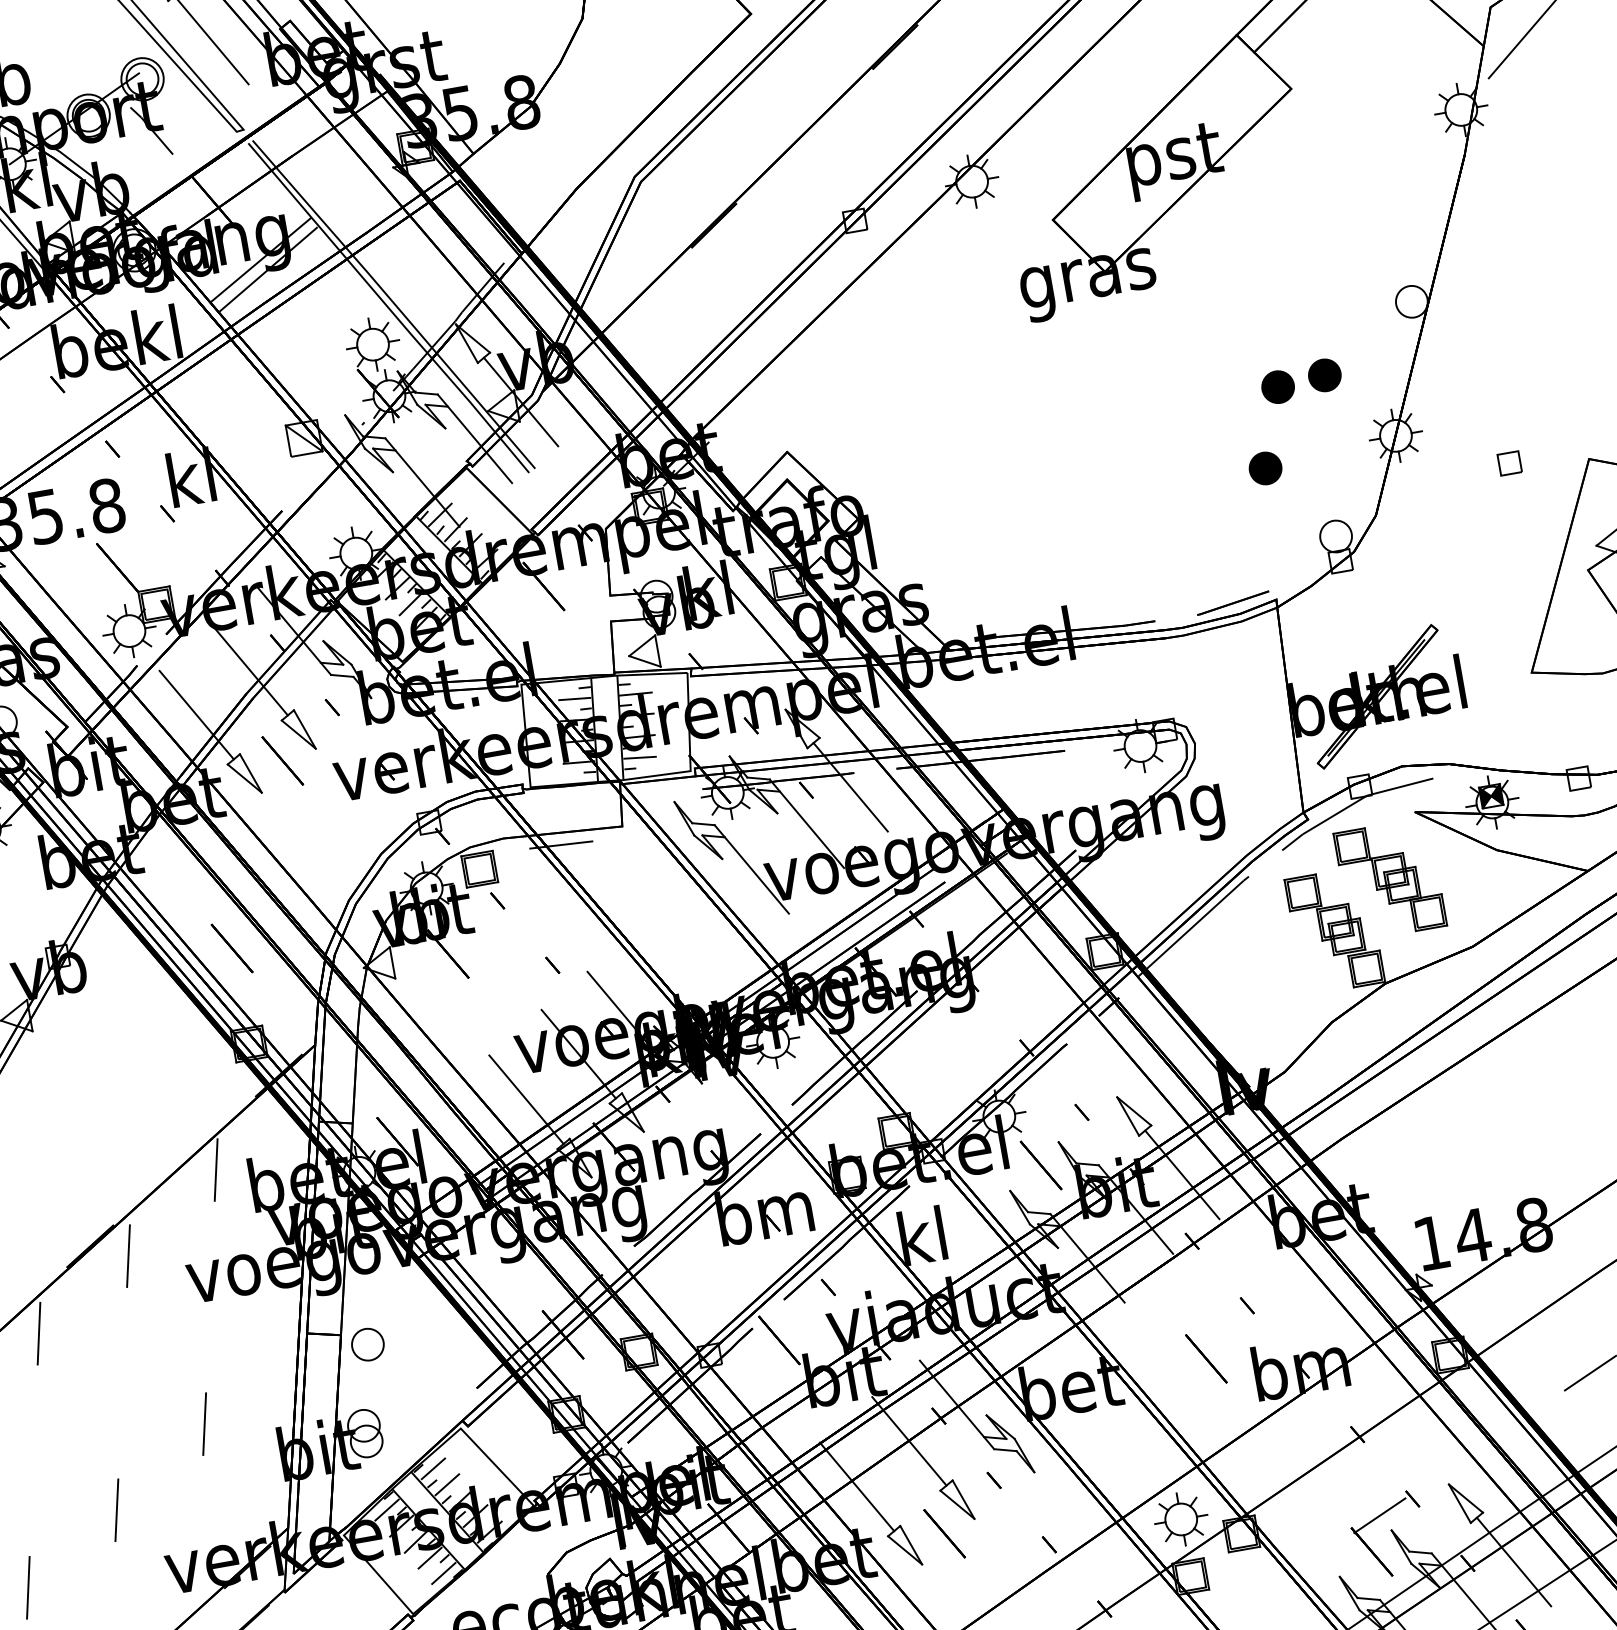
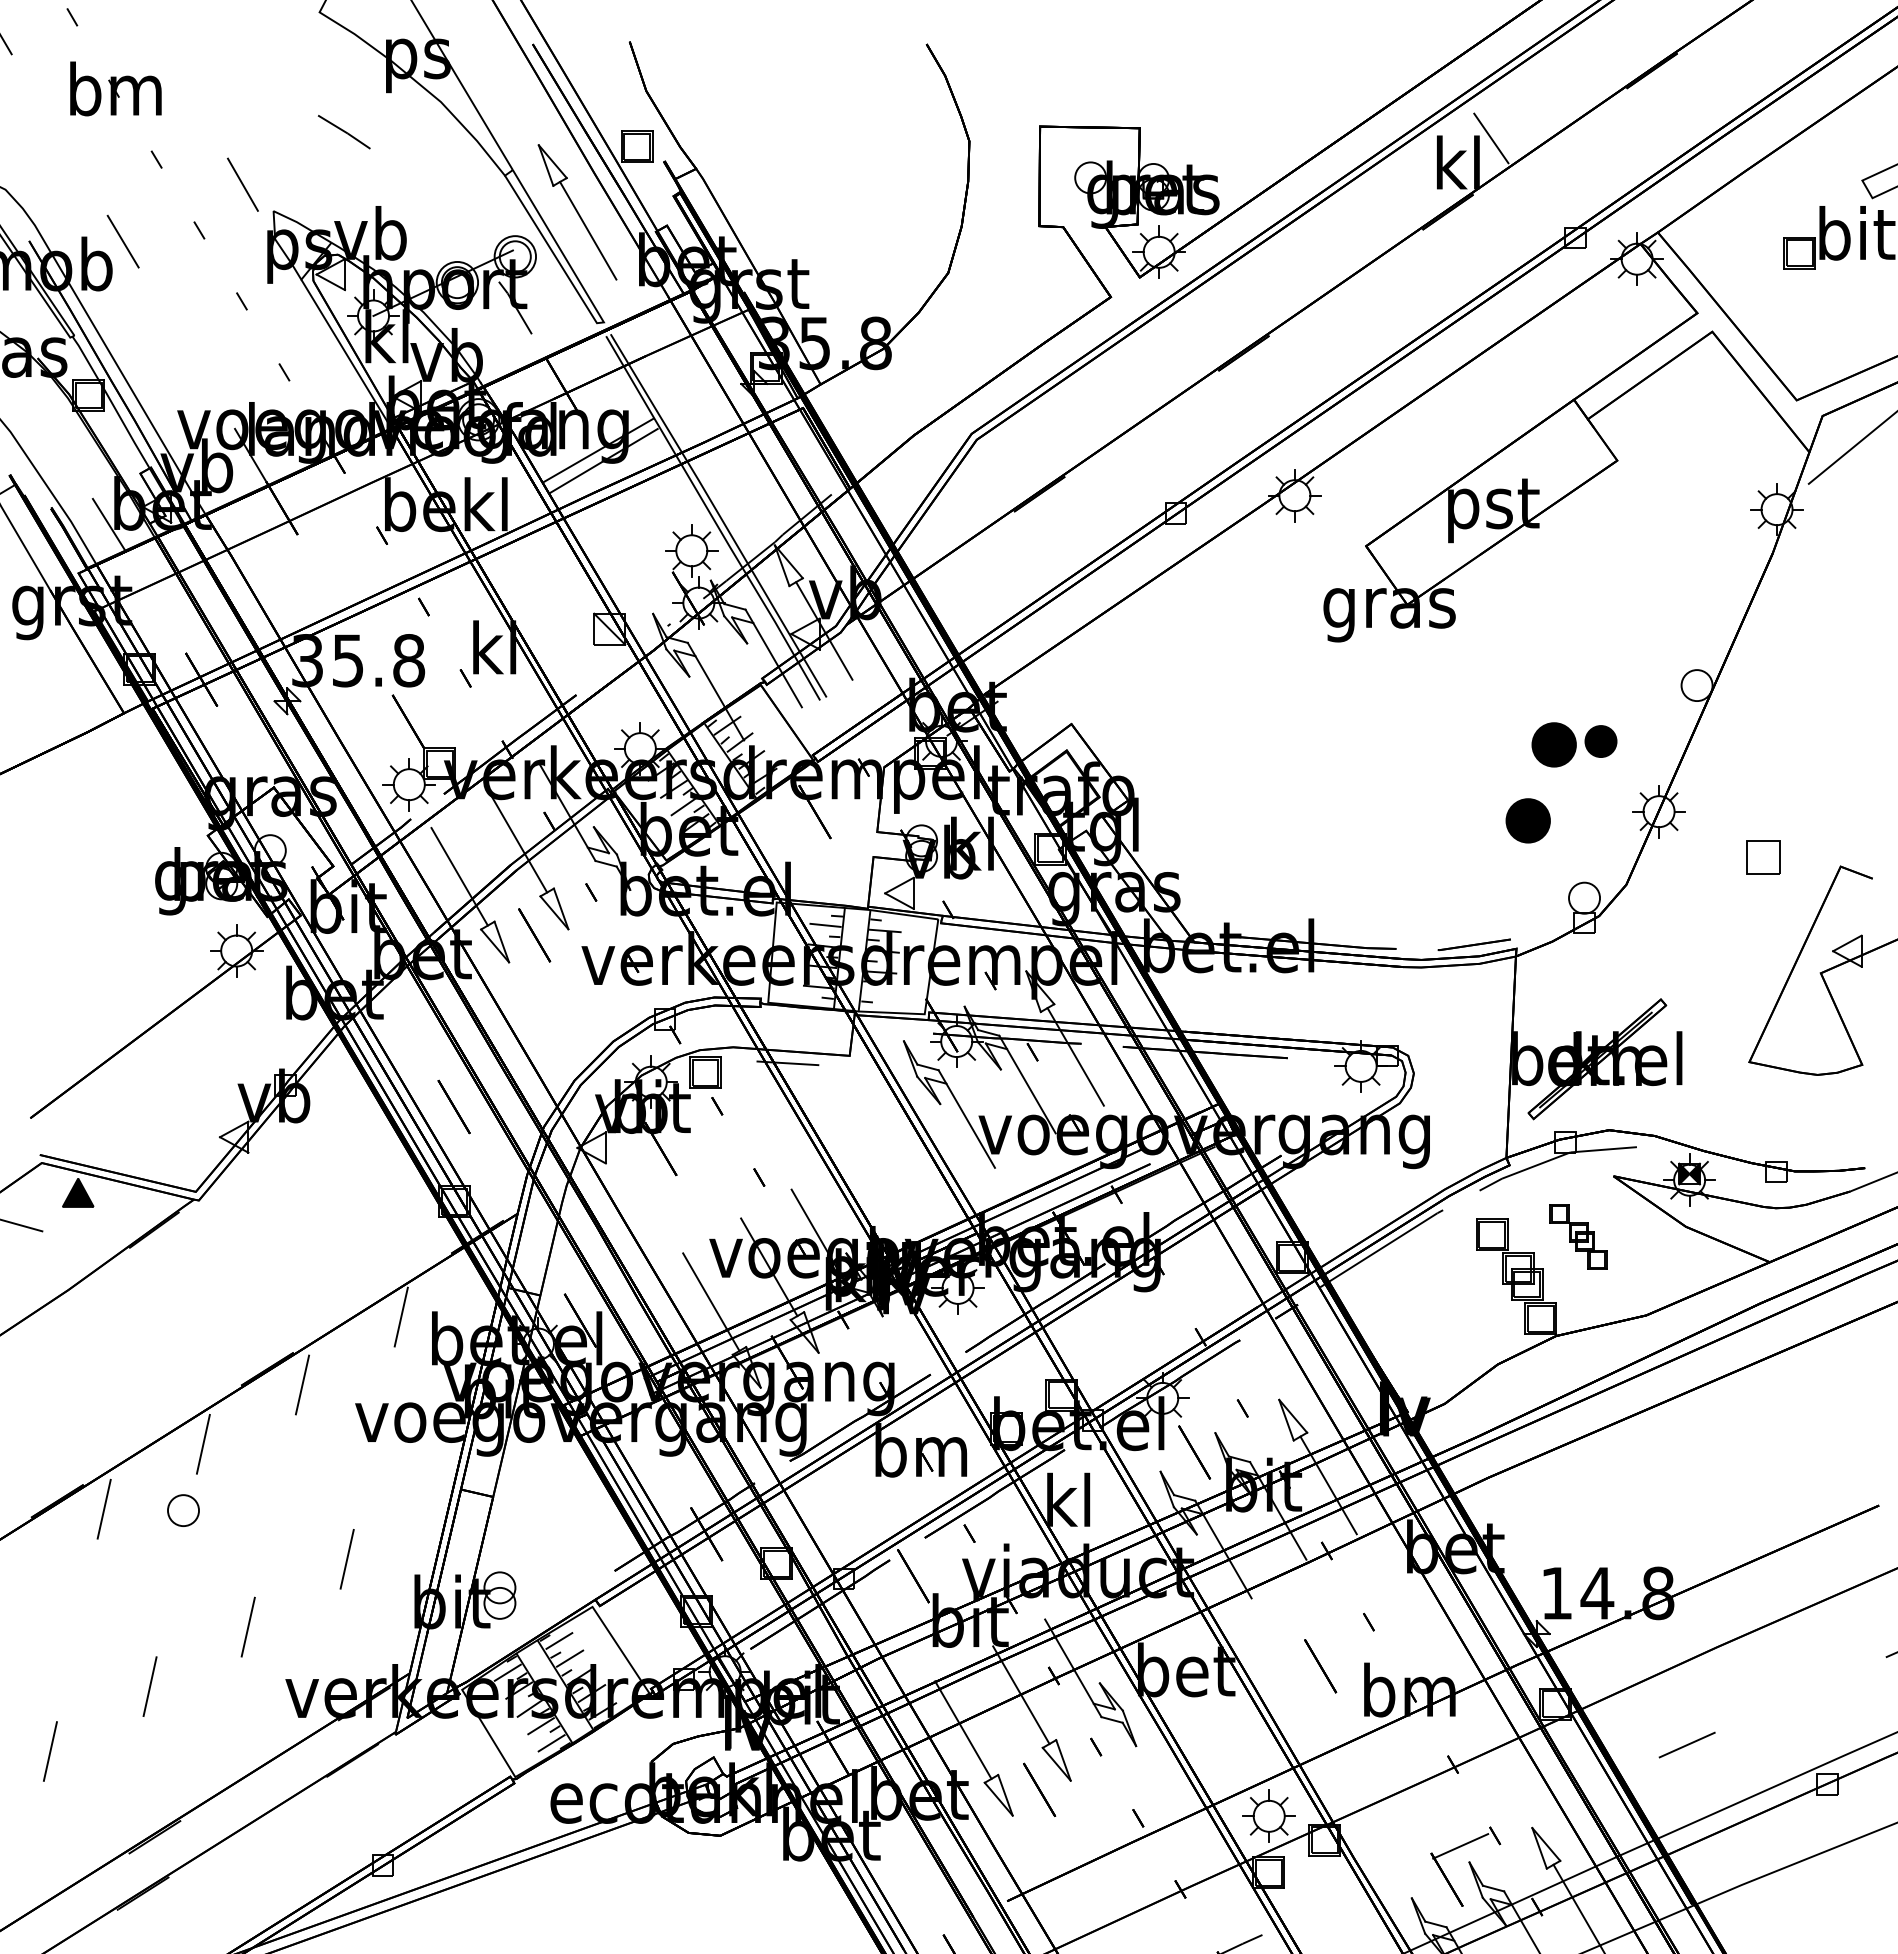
part: (1277, 386) -> (1553, 744), size x1.4
part: (1509, 463) -> (1763, 857), size x1.6
part: (1265, 468) -> (1528, 820), size x1.4
line: (640, 757) -> (878, 992), removed
part: (1390, 879) -> (1578, 1236), size x0.6
part: (367, 1344) -> (183, 1510), moved

